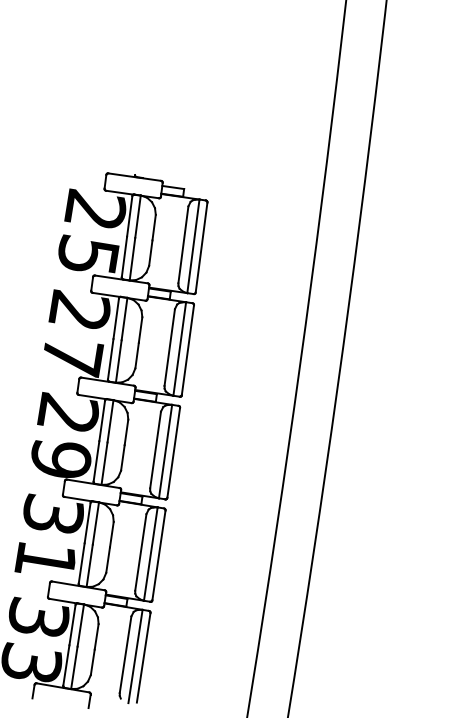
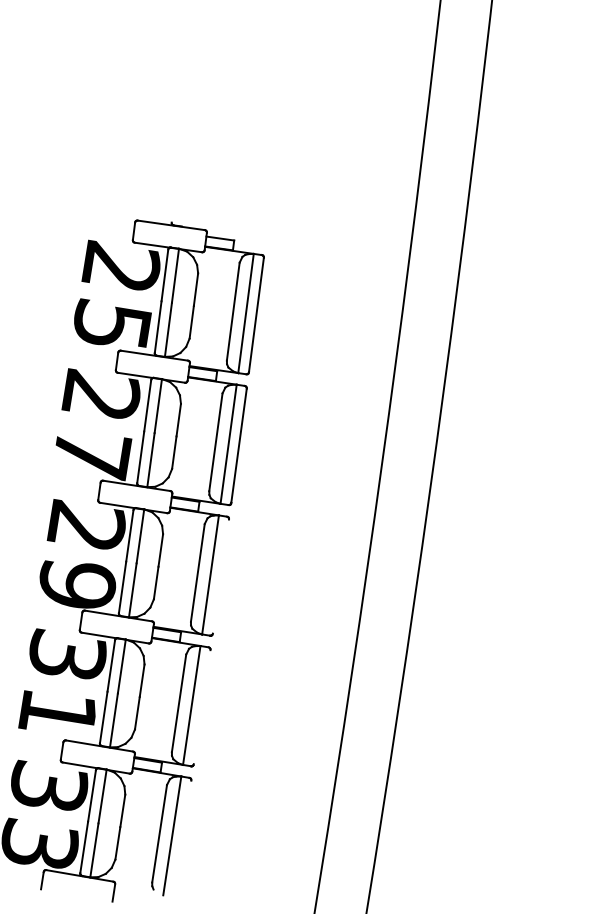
line: (173, 452) -> (220, 576), removed
line: (158, 555) -> (201, 707), removed
line: (143, 657) -> (182, 837), removed

